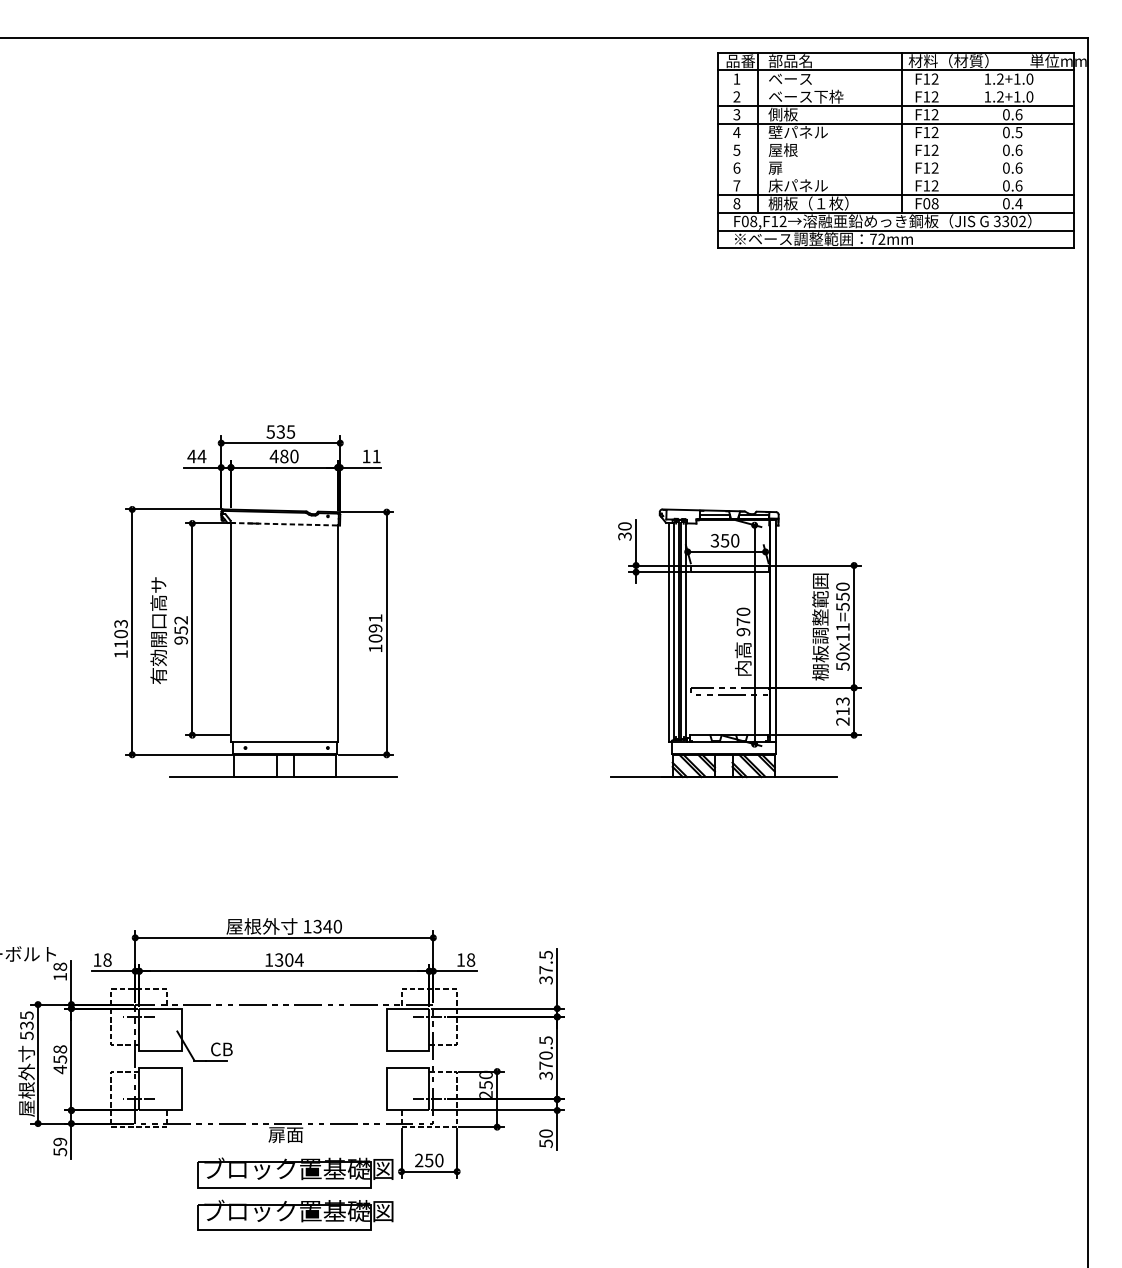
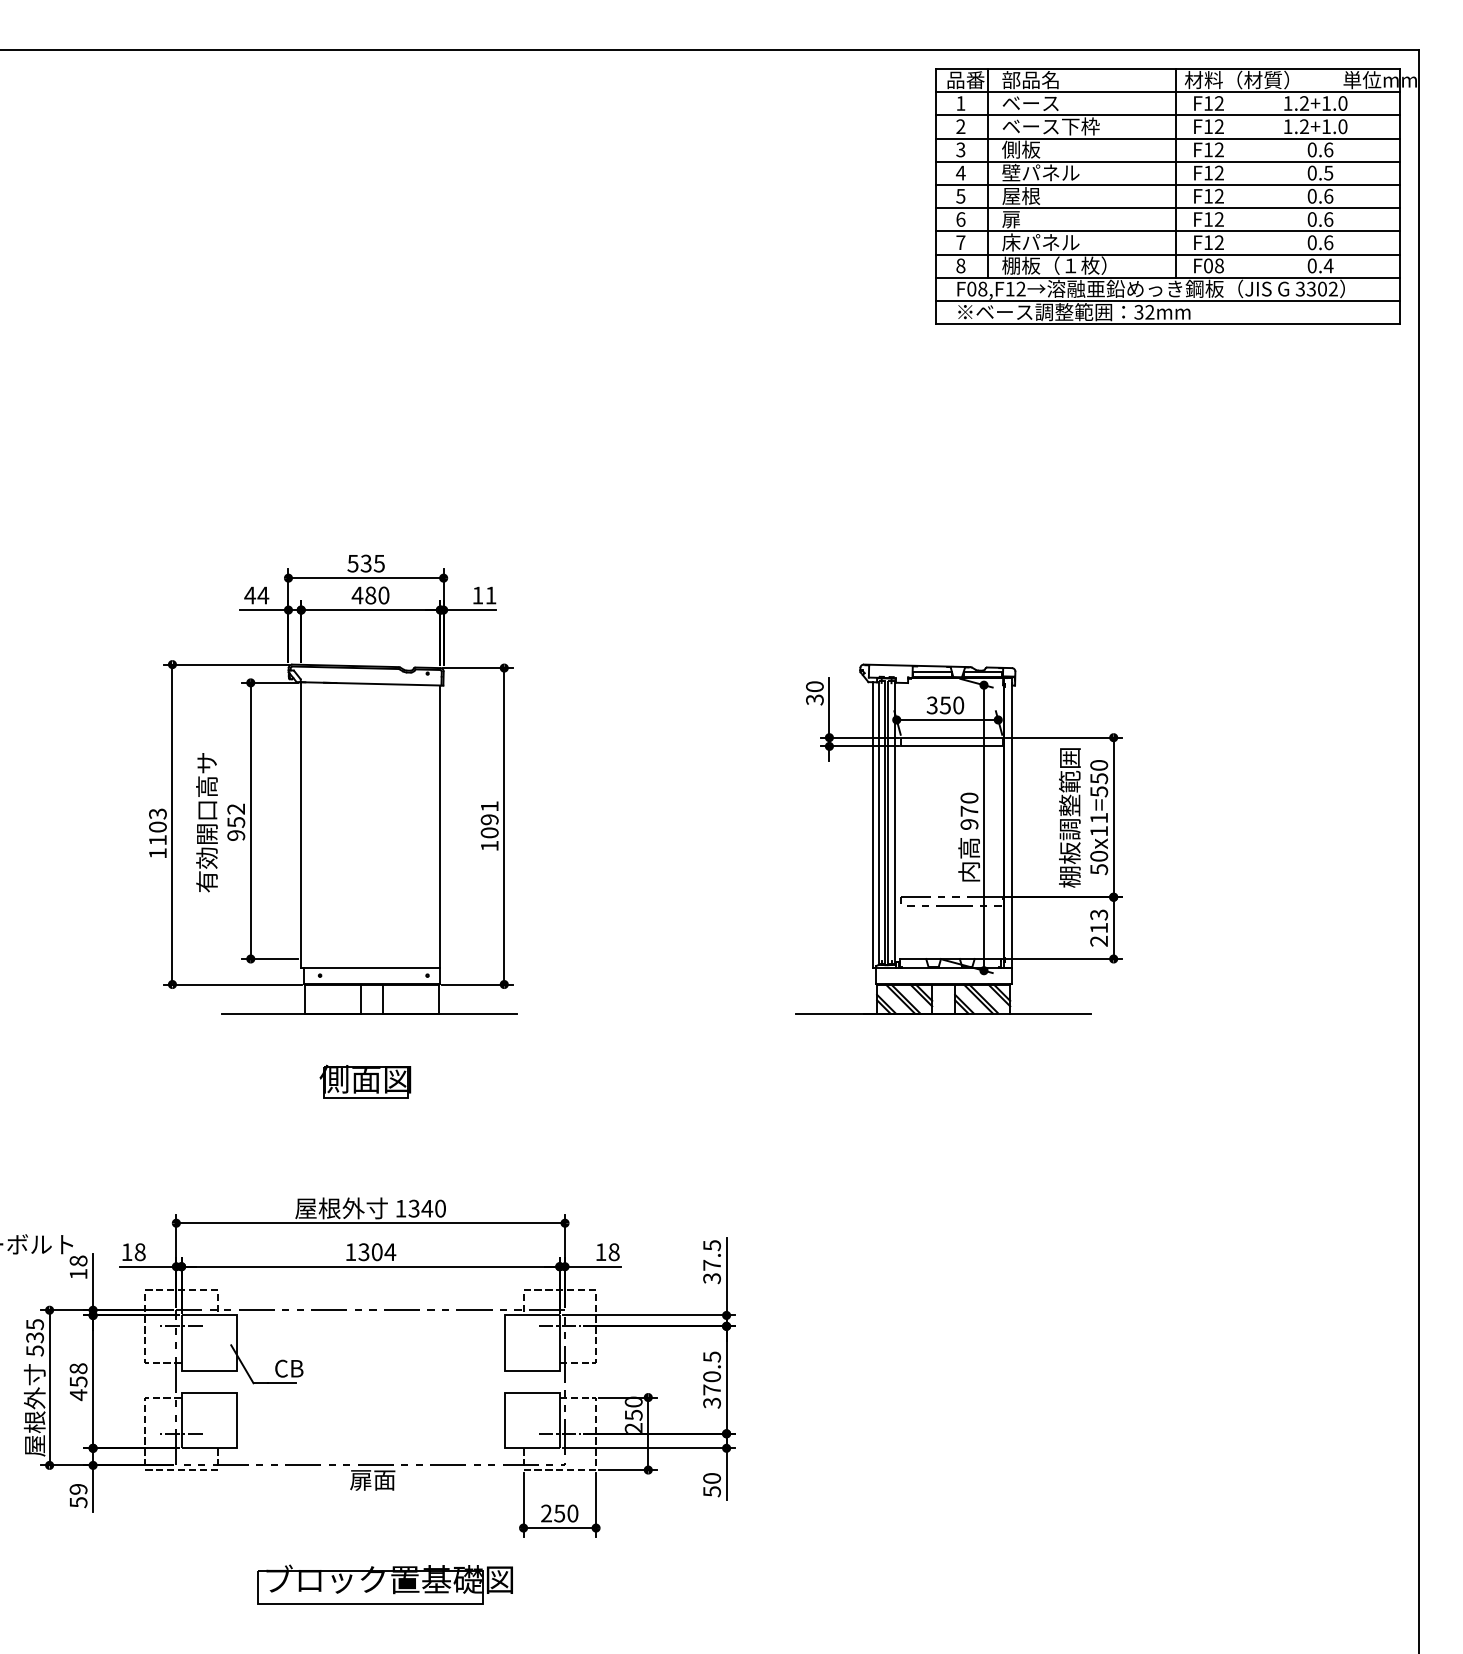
line: (895, 88) -> (1167, 115), added
line: (895, 141) -> (1167, 184), added
line: (895, 159) -> (1167, 208), added
line: (895, 177) -> (1167, 231), added
text: (873, 238) -> (1138, 311), 72mm -> 32mm
line: (285, 523) -> (372, 683), dashed -> solid
part: (280, 829) -> (365, 1081), added
part: (294, 1172) -> (384, 1529), removed

